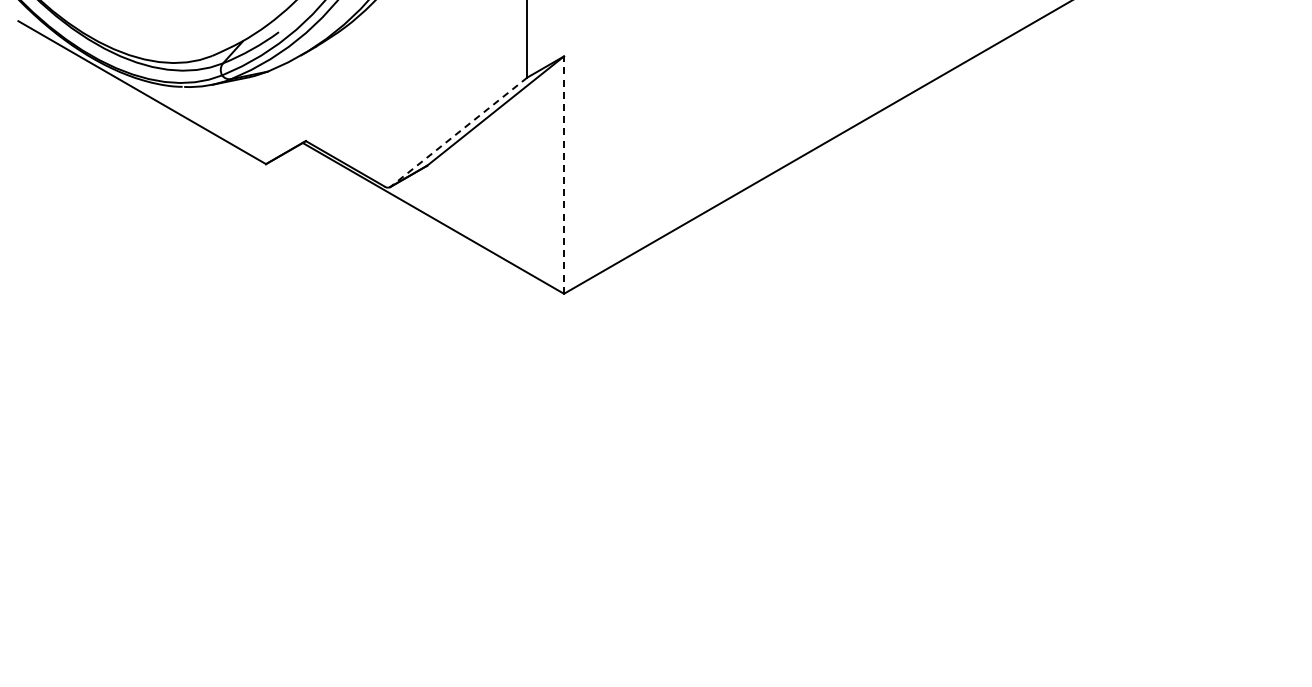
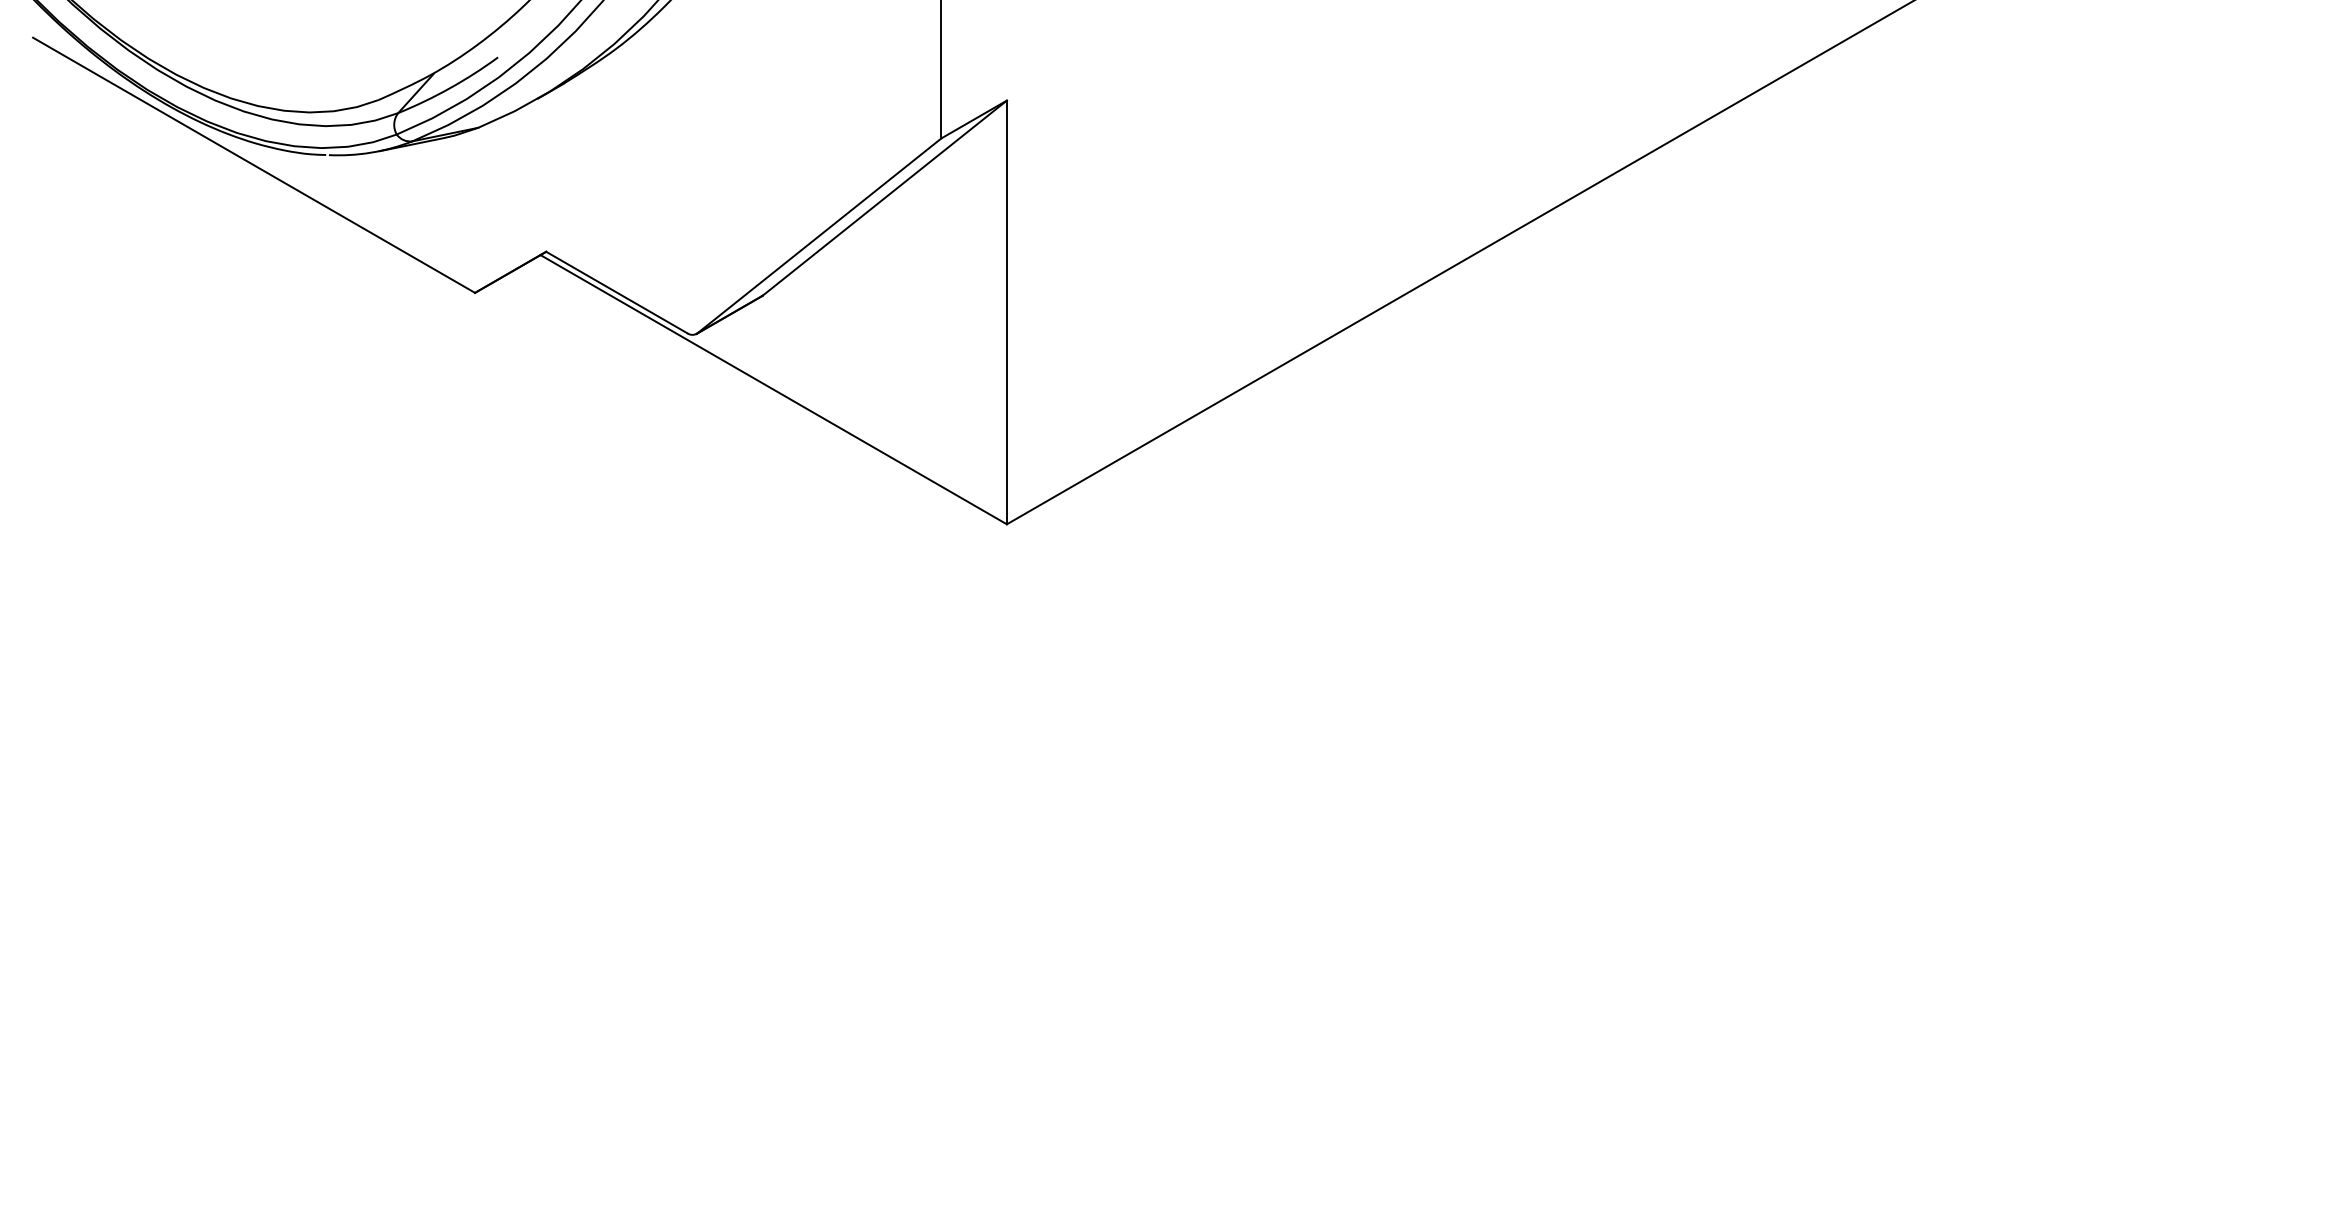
line: (458, 132) -> (818, 236), dashed -> solid
line: (564, 175) -> (1007, 313), dashed -> solid

